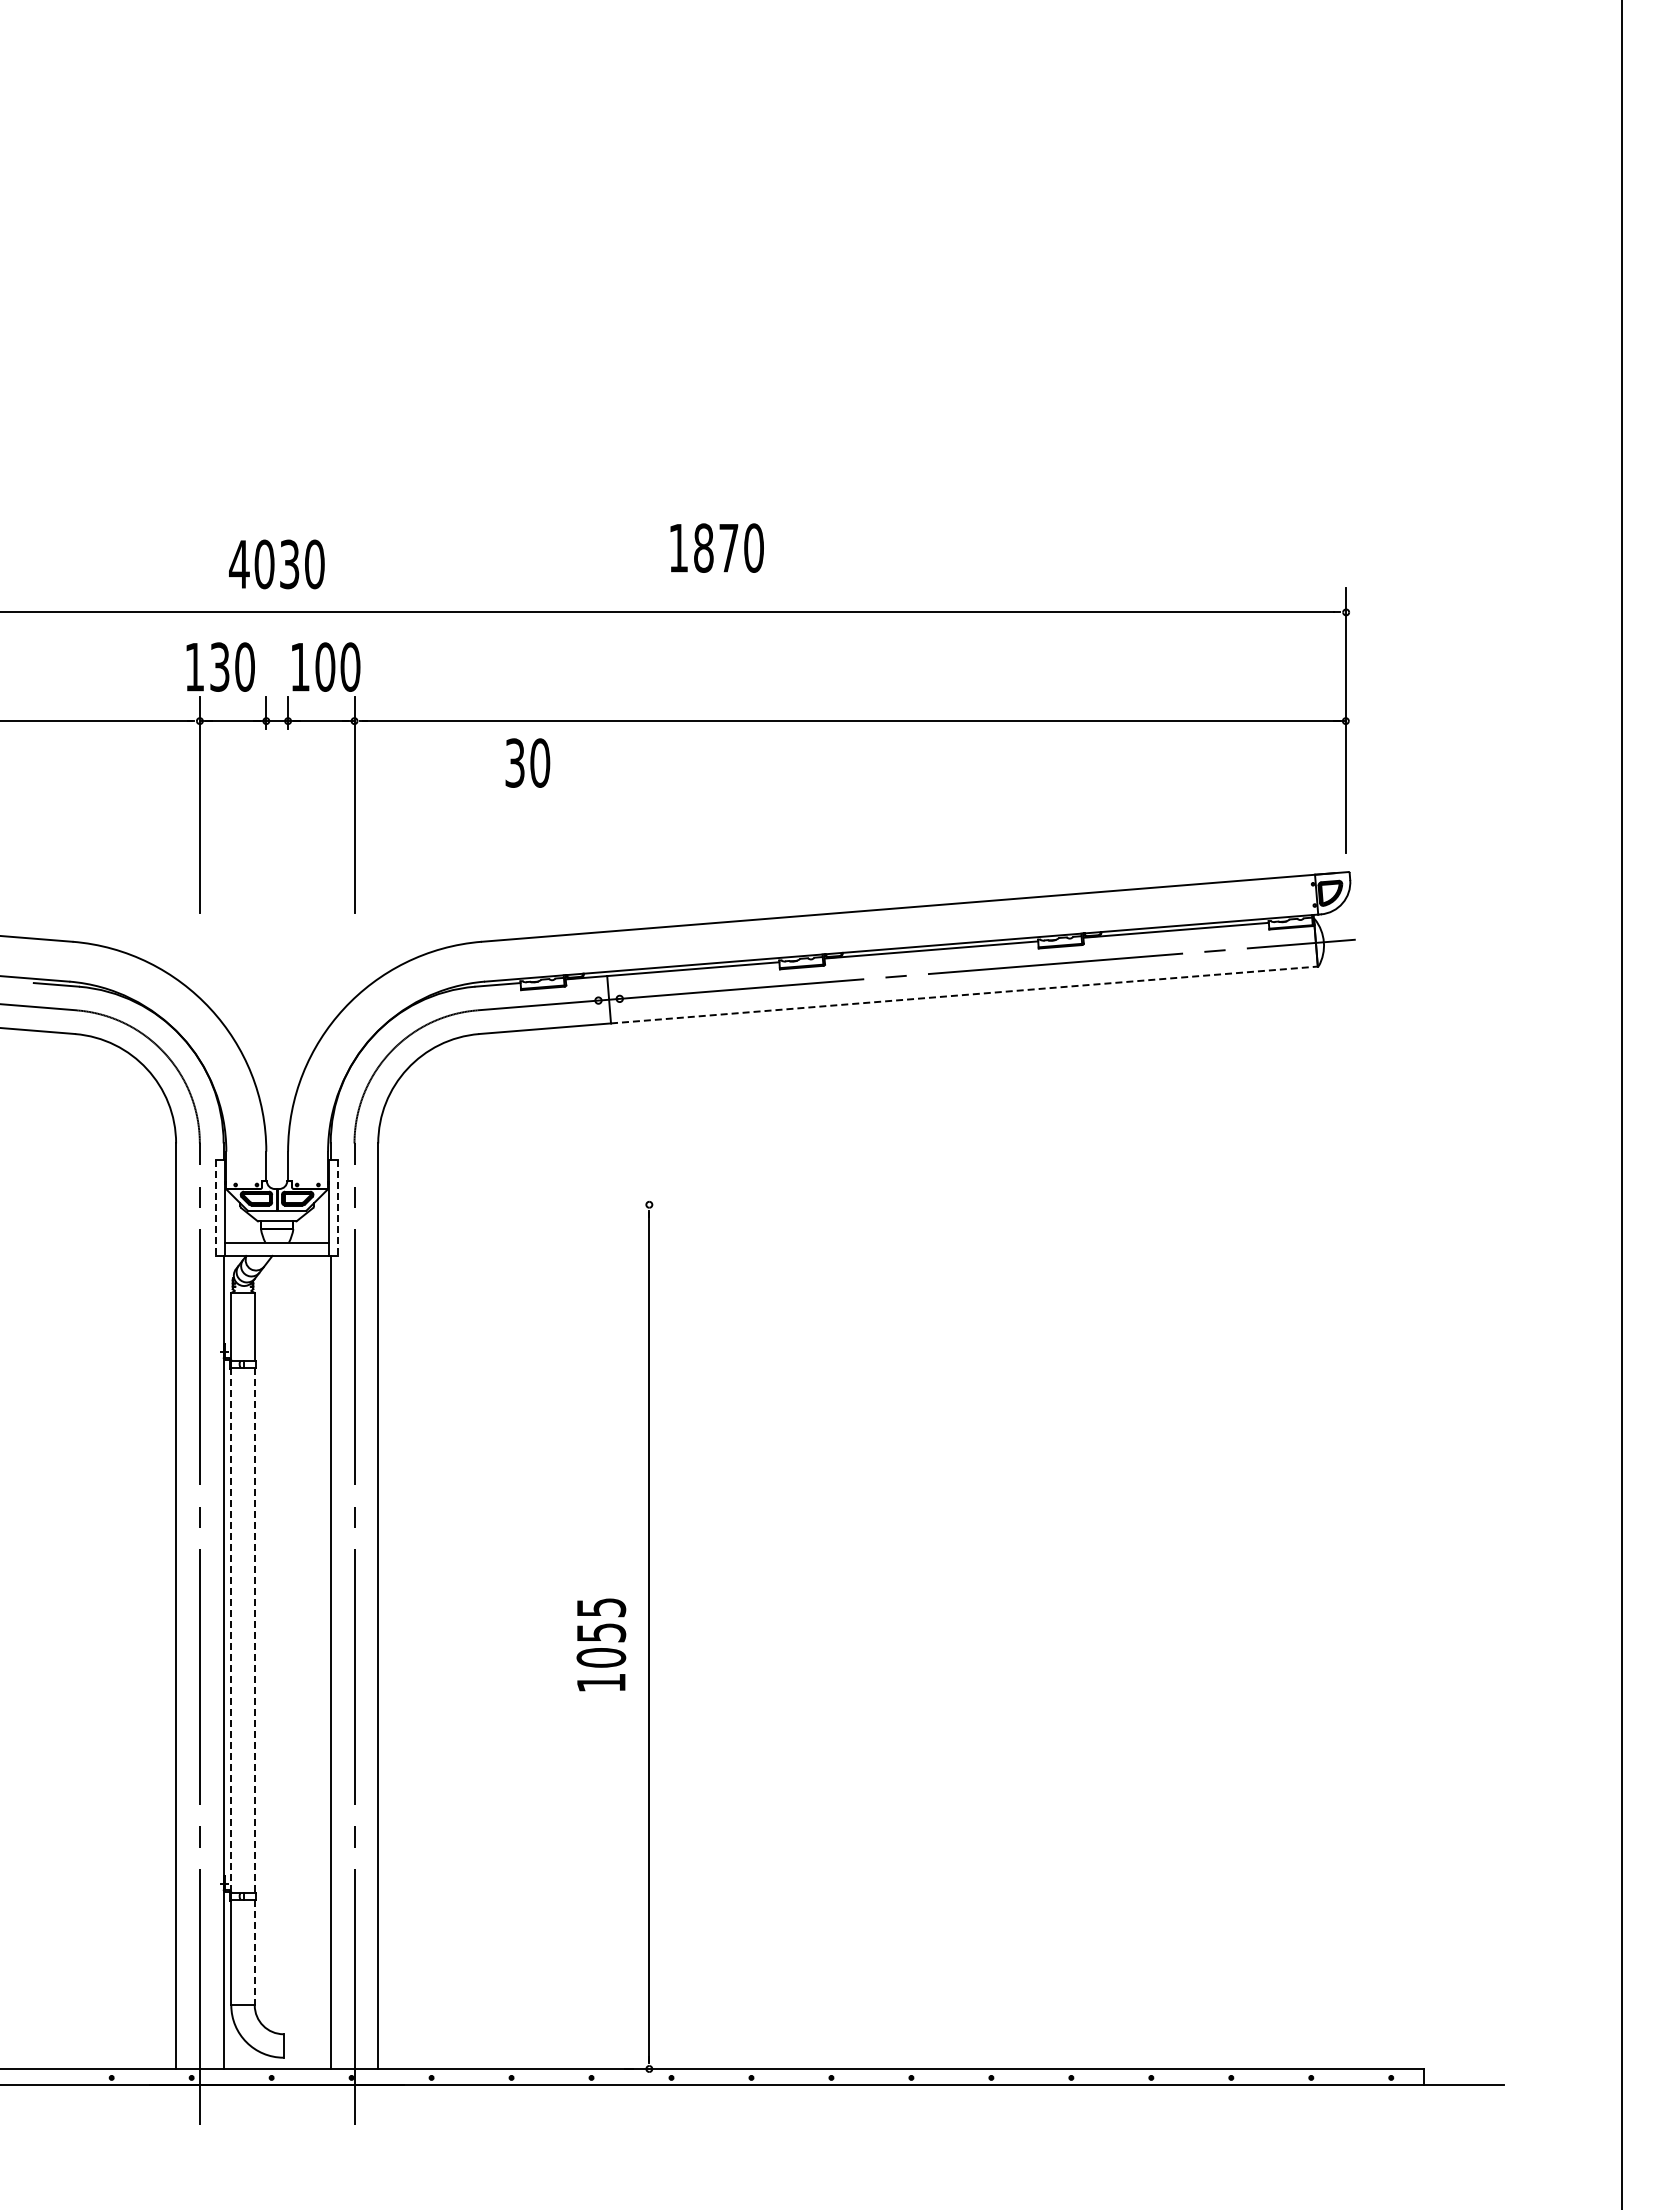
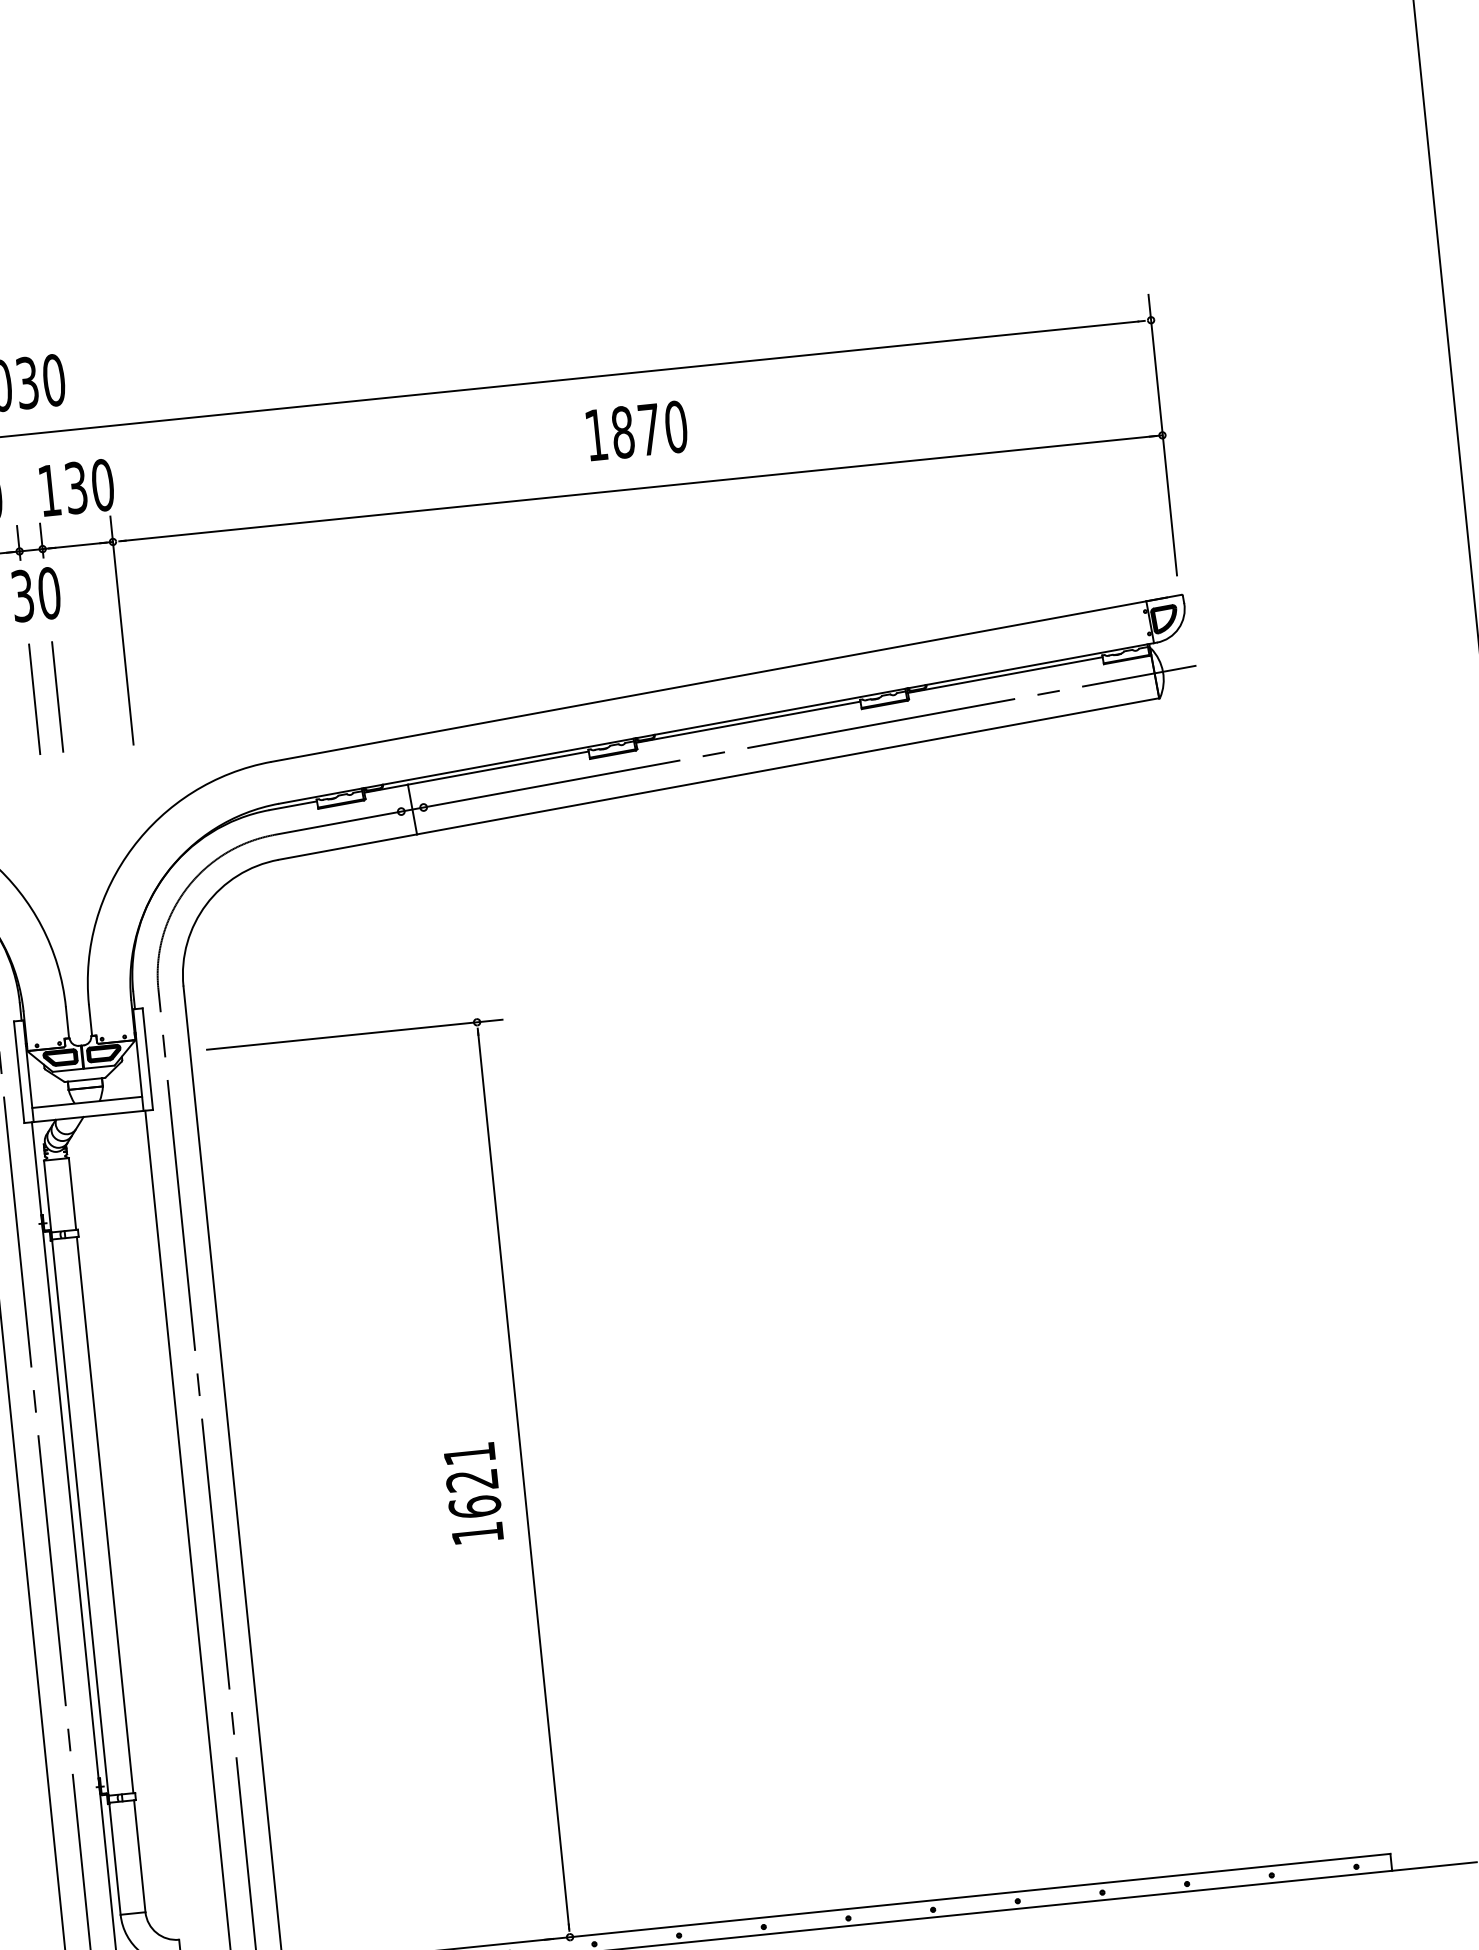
text: (716, 547) -> (636, 430), moved
text: (325, 666) -> (76, 487), 100 -> 130
text: (527, 762) -> (35, 594), moved
line: (266, 860) -> (34, 698), added
line: (288, 860) -> (58, 696), added
line: (964, 995) -> (788, 766), dashed -> solid
line: (533, 1204) -> (354, 1034), added
line: (216, 1207) -> (19, 1071), dashed -> solid
line: (337, 1207) -> (147, 1058), dashed -> solid
line: (231, 1630) -> (80, 1517), dashed -> solid
line: (254, 1630) -> (104, 1515), dashed -> solid
text: (601, 1632) -> (472, 1480), 1055 -> 1621
line: (254, 1952) -> (139, 1856), dashed -> solid

